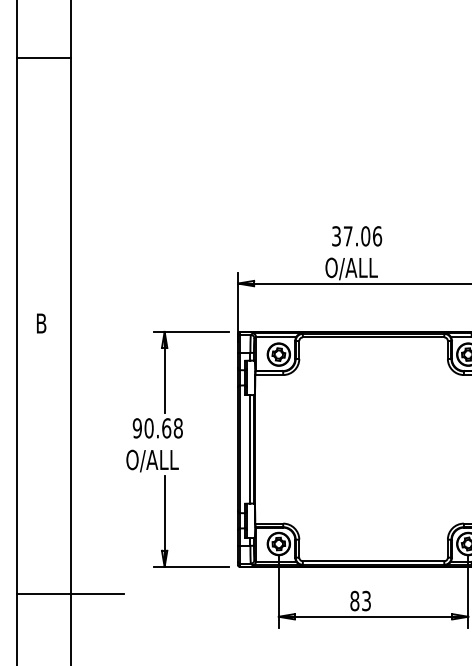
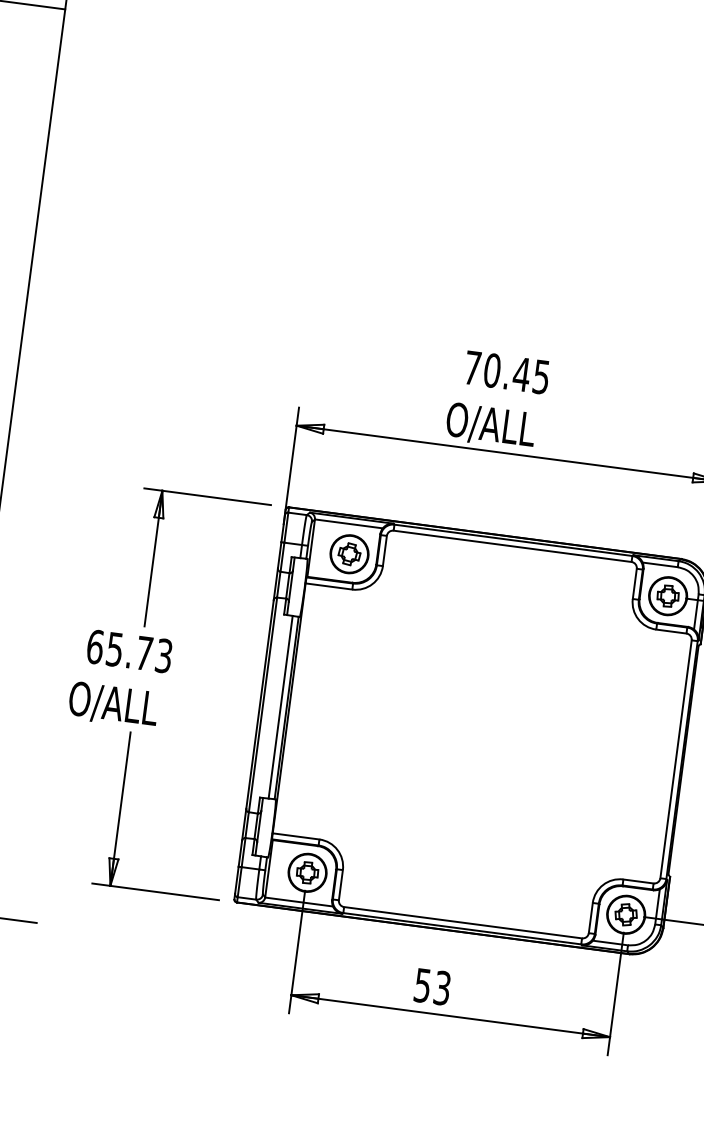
text: (357, 236) -> (507, 372), 37.06 -> 70.45
text: (157, 428) -> (129, 651), 90.68 -> 65.73
text: (354, 600) -> (422, 984), 83 -> 53

